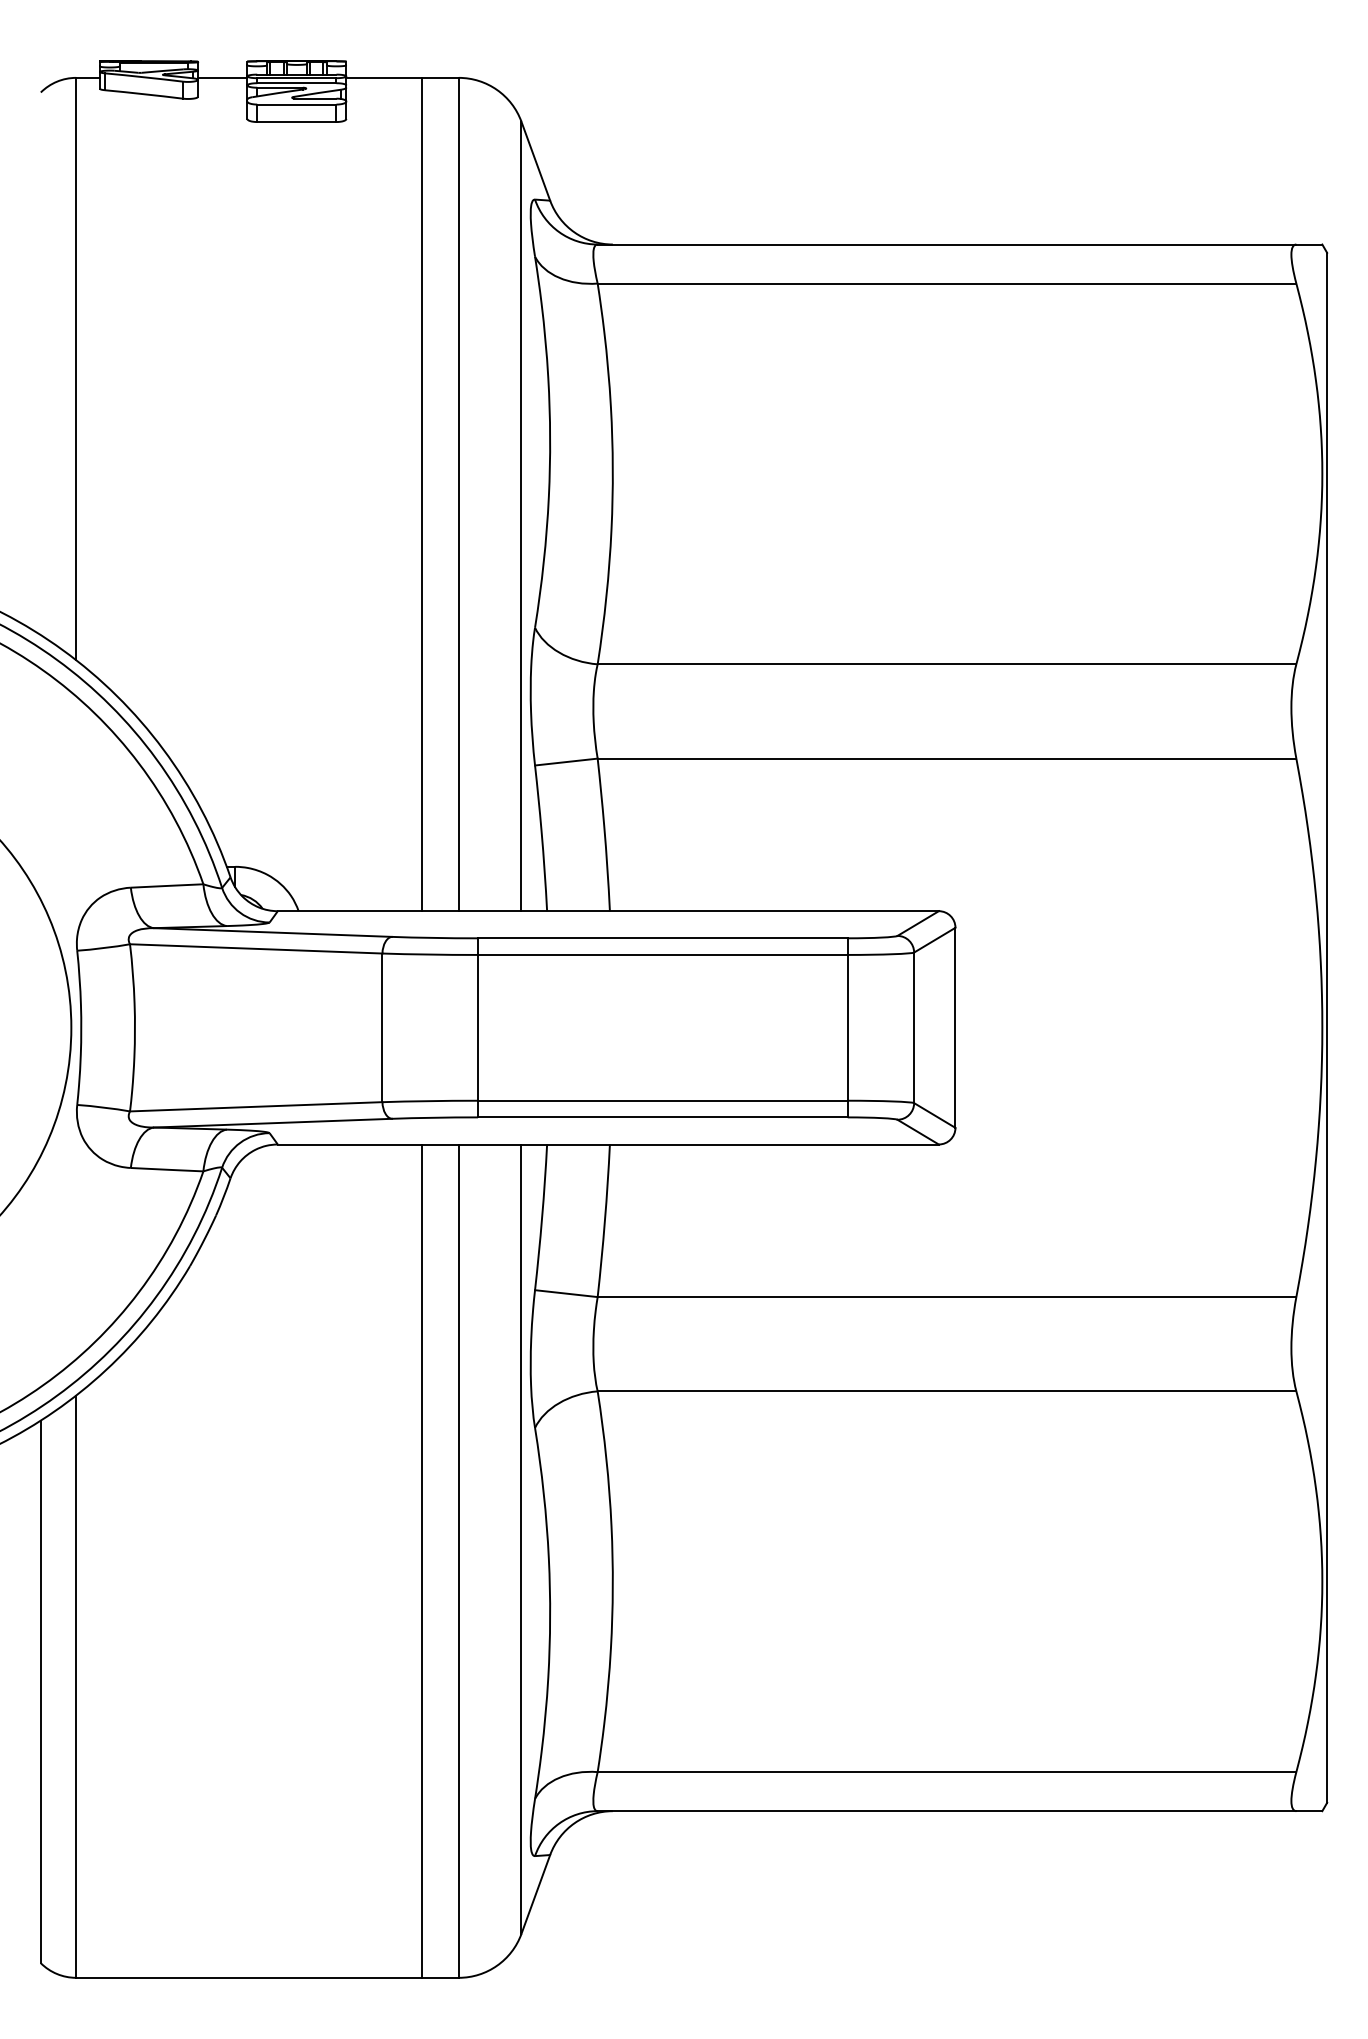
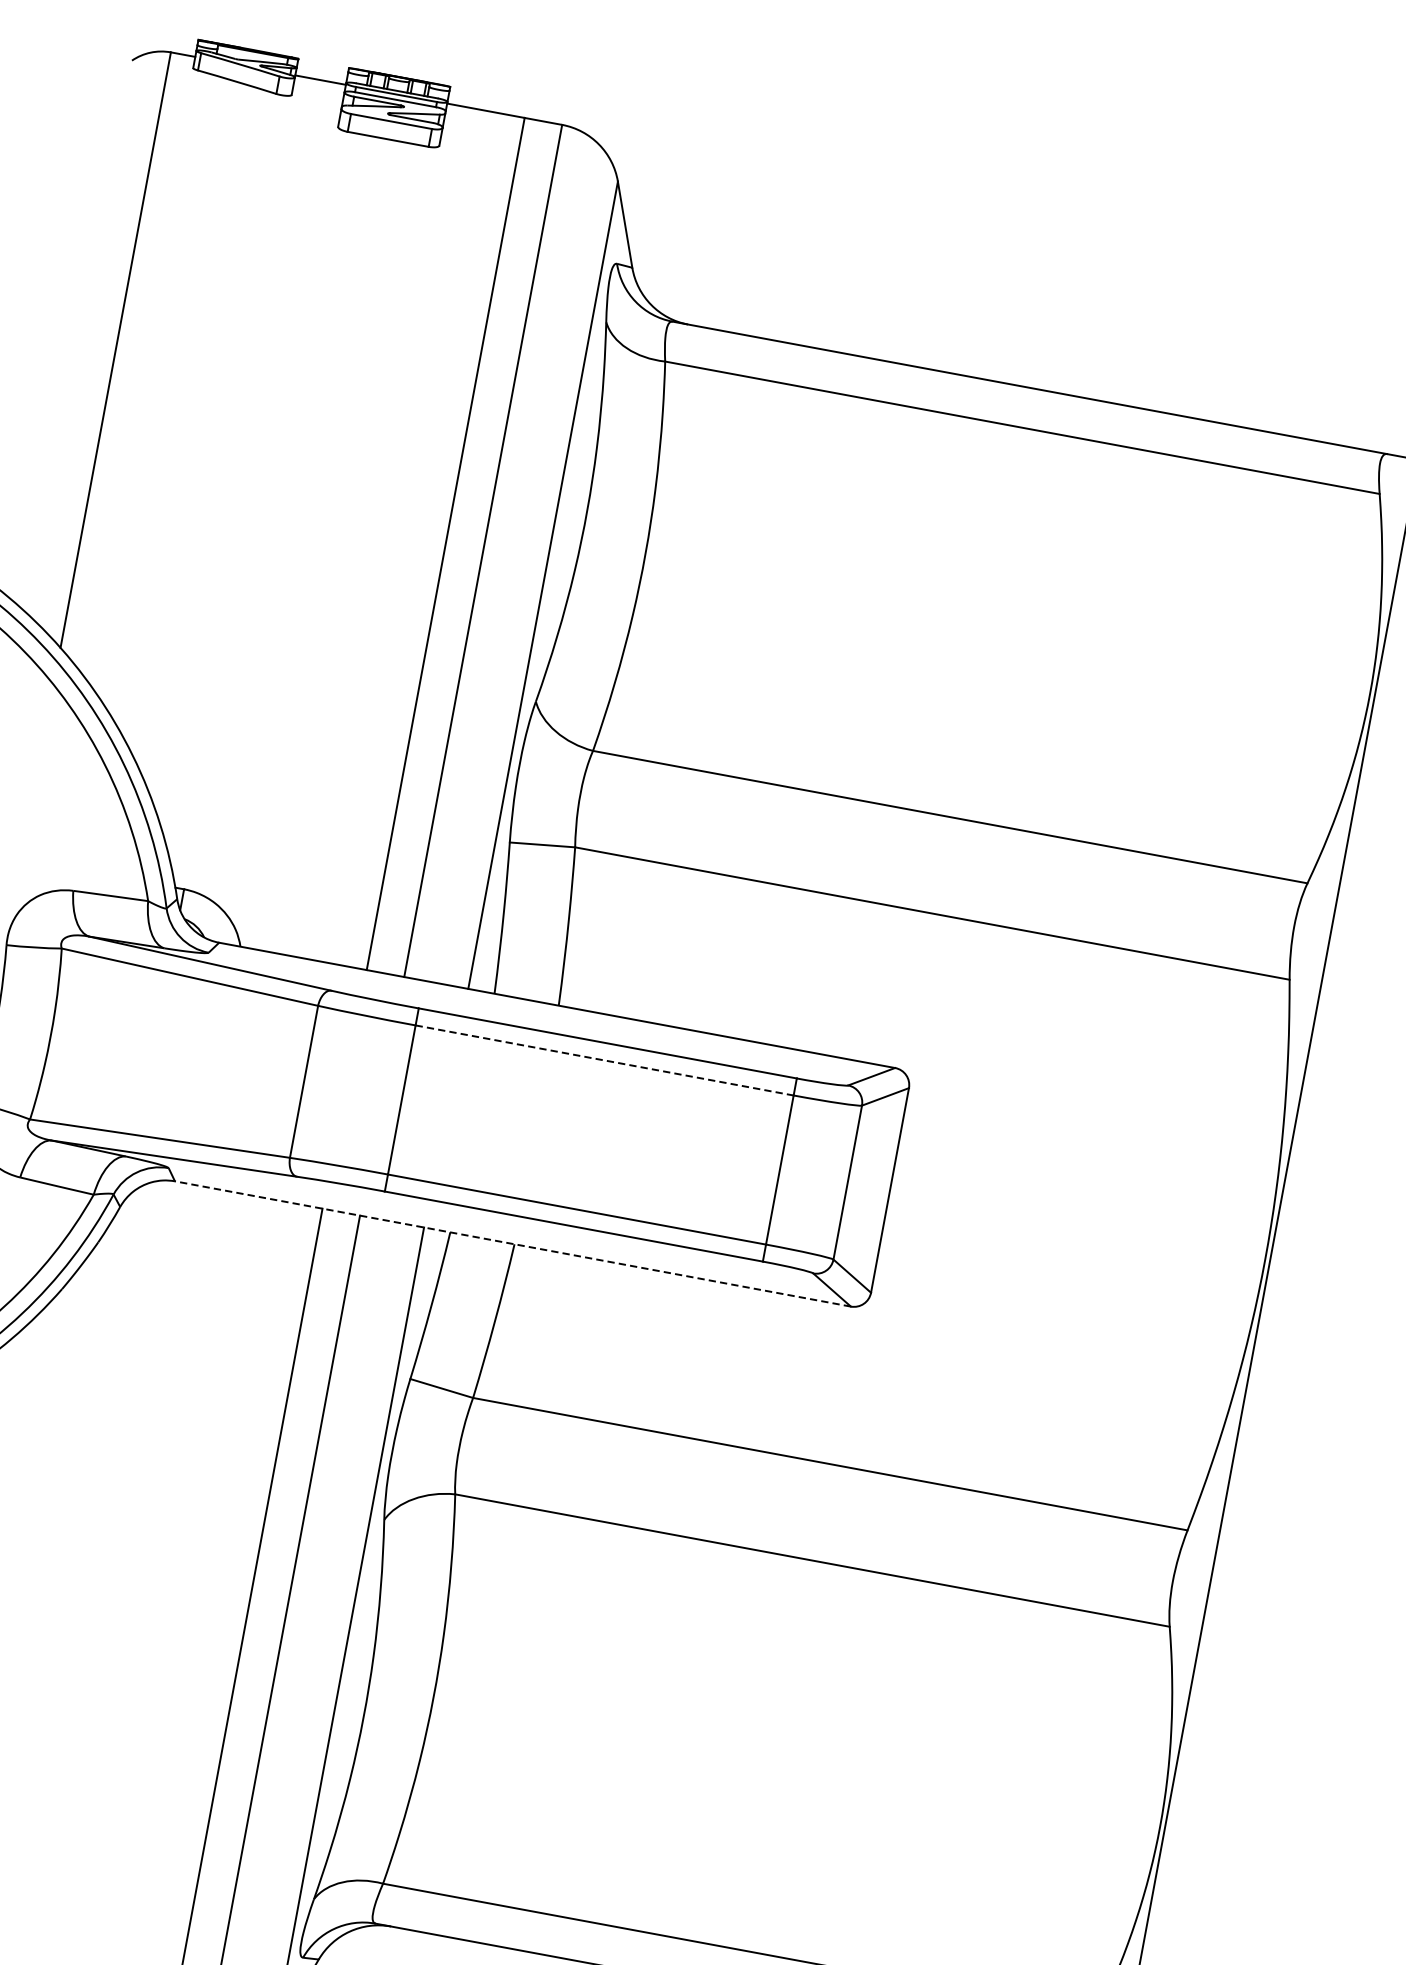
line: (662, 954) -> (604, 1059), solid -> dashed
line: (608, 1144) -> (513, 1243), solid -> dashed

